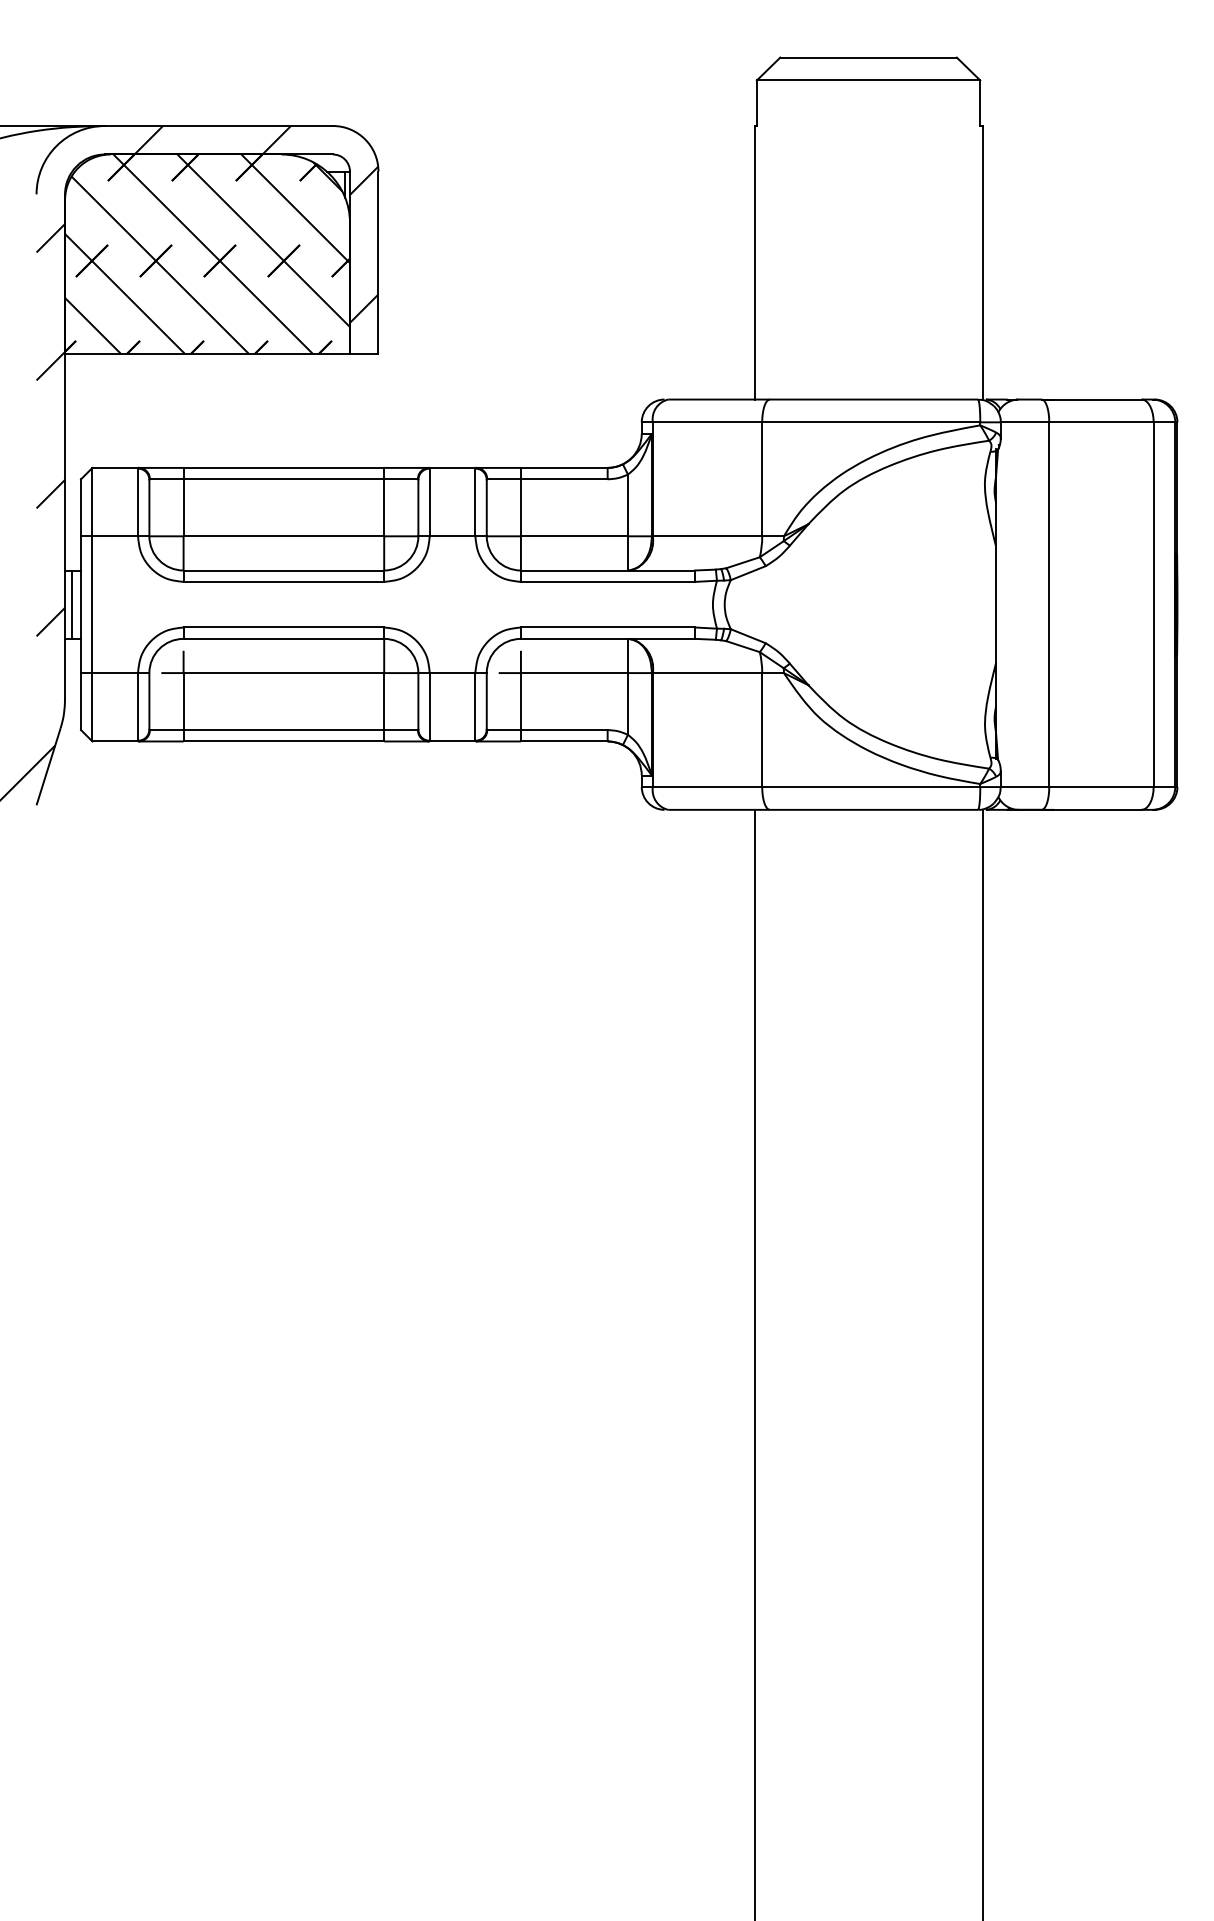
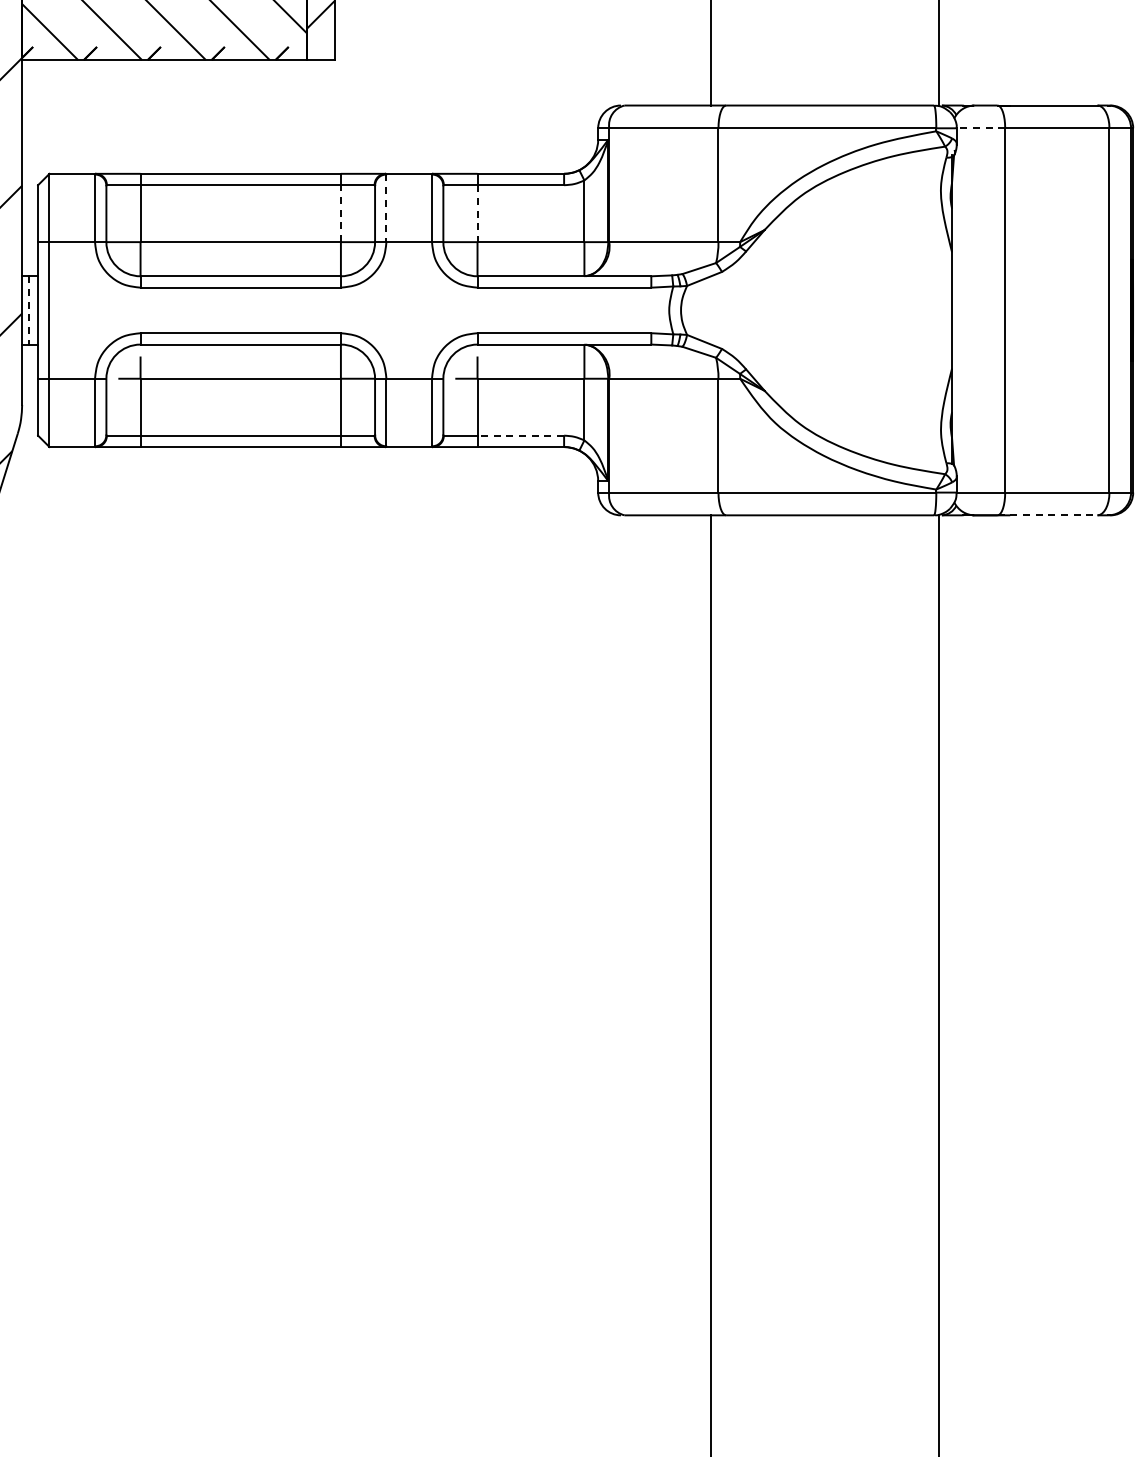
line: (1024, 422) -> (980, 128), solid -> dashed
line: (429, 502) -> (386, 208), solid -> dashed
line: (384, 507) -> (341, 213), solid -> dashed
line: (520, 508) -> (477, 214), solid -> dashed
line: (71, 605) -> (28, 311), solid -> dashed
line: (563, 730) -> (520, 436), solid -> dashed
line: (1092, 809) -> (1048, 514), solid -> dashed

